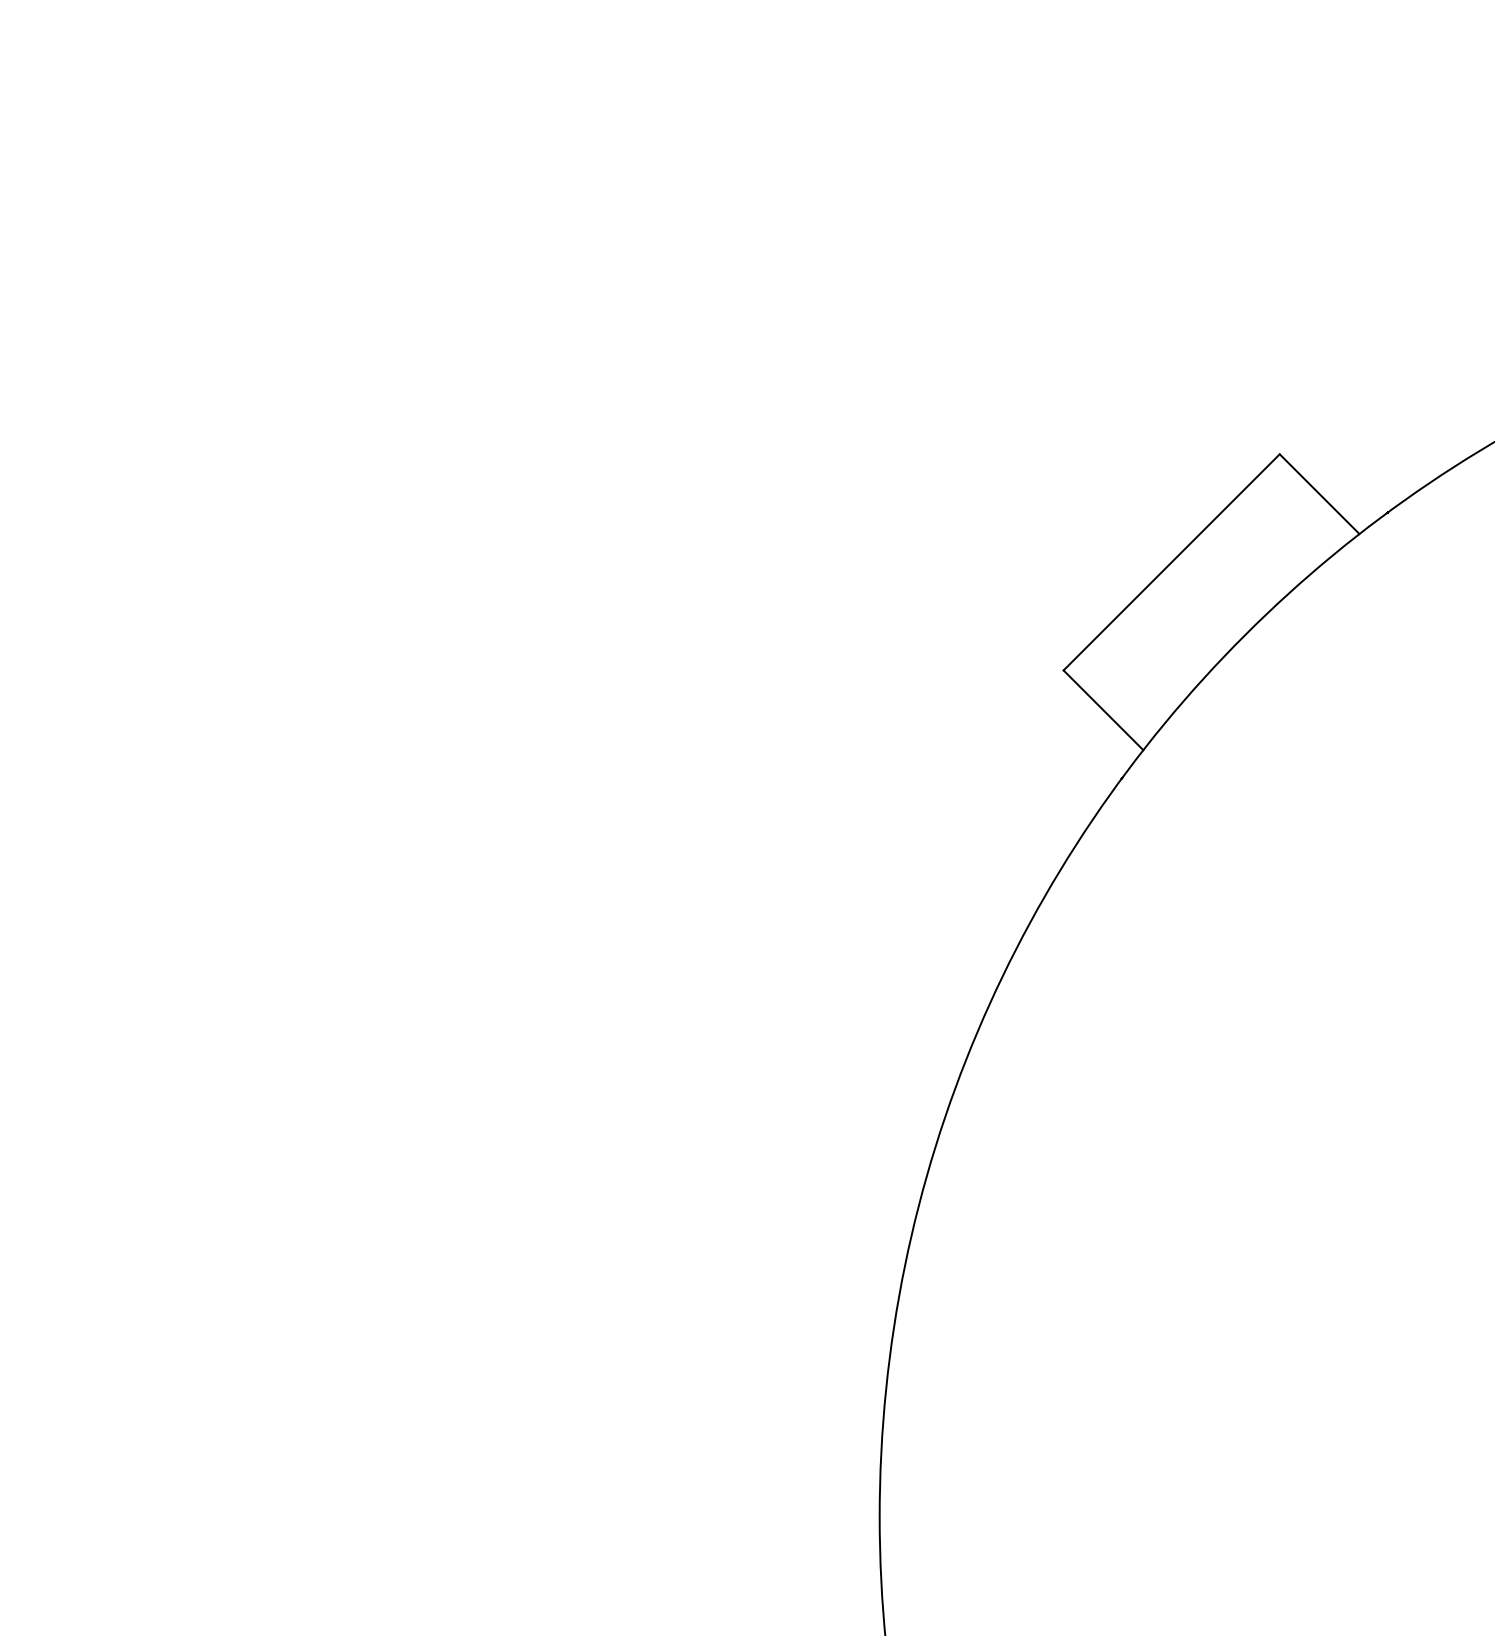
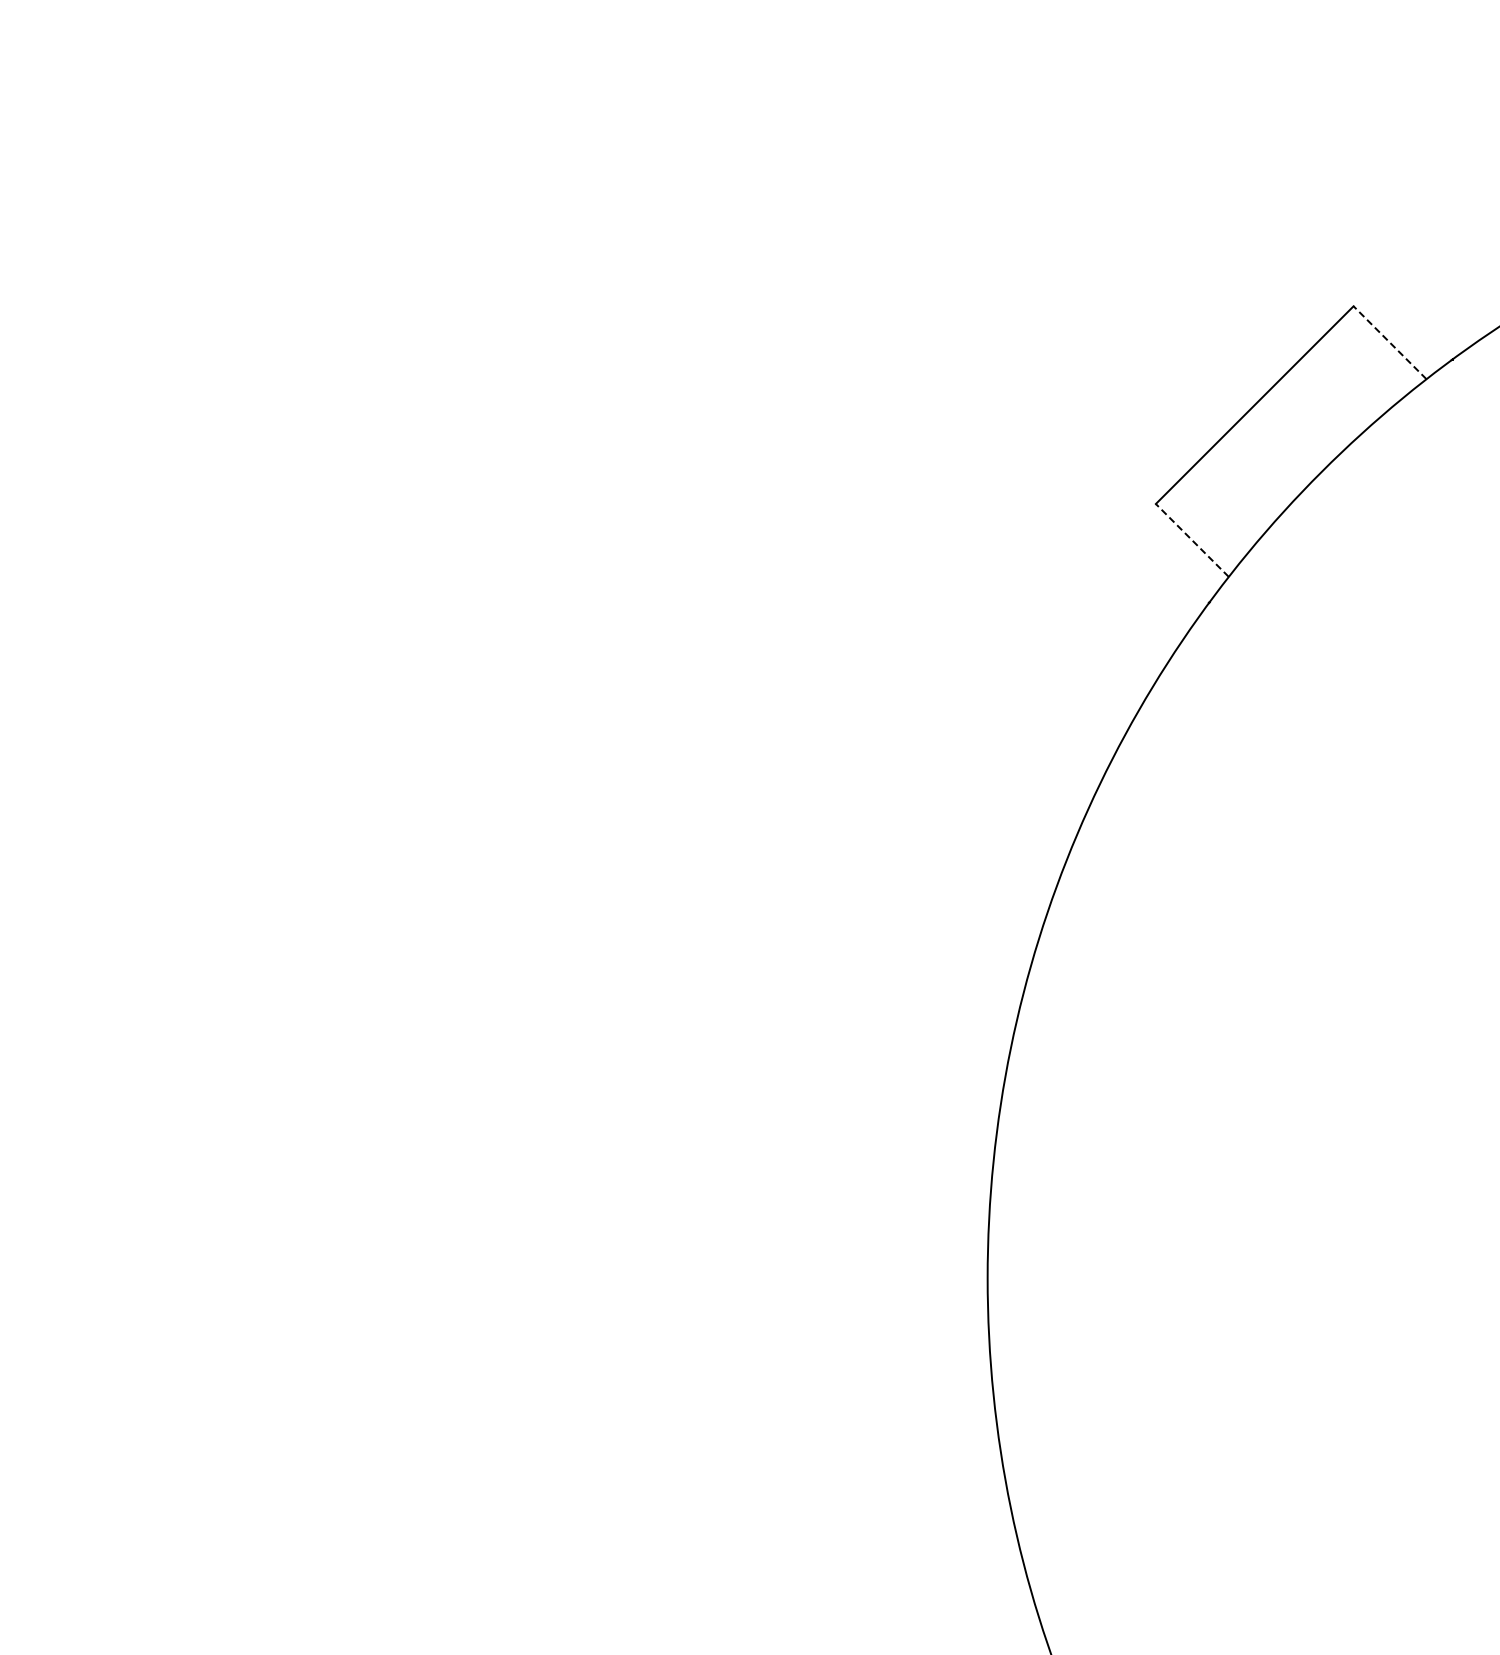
line: (1320, 493) -> (1390, 342), solid -> dashed
line: (1103, 710) -> (1192, 540), solid -> dashed

